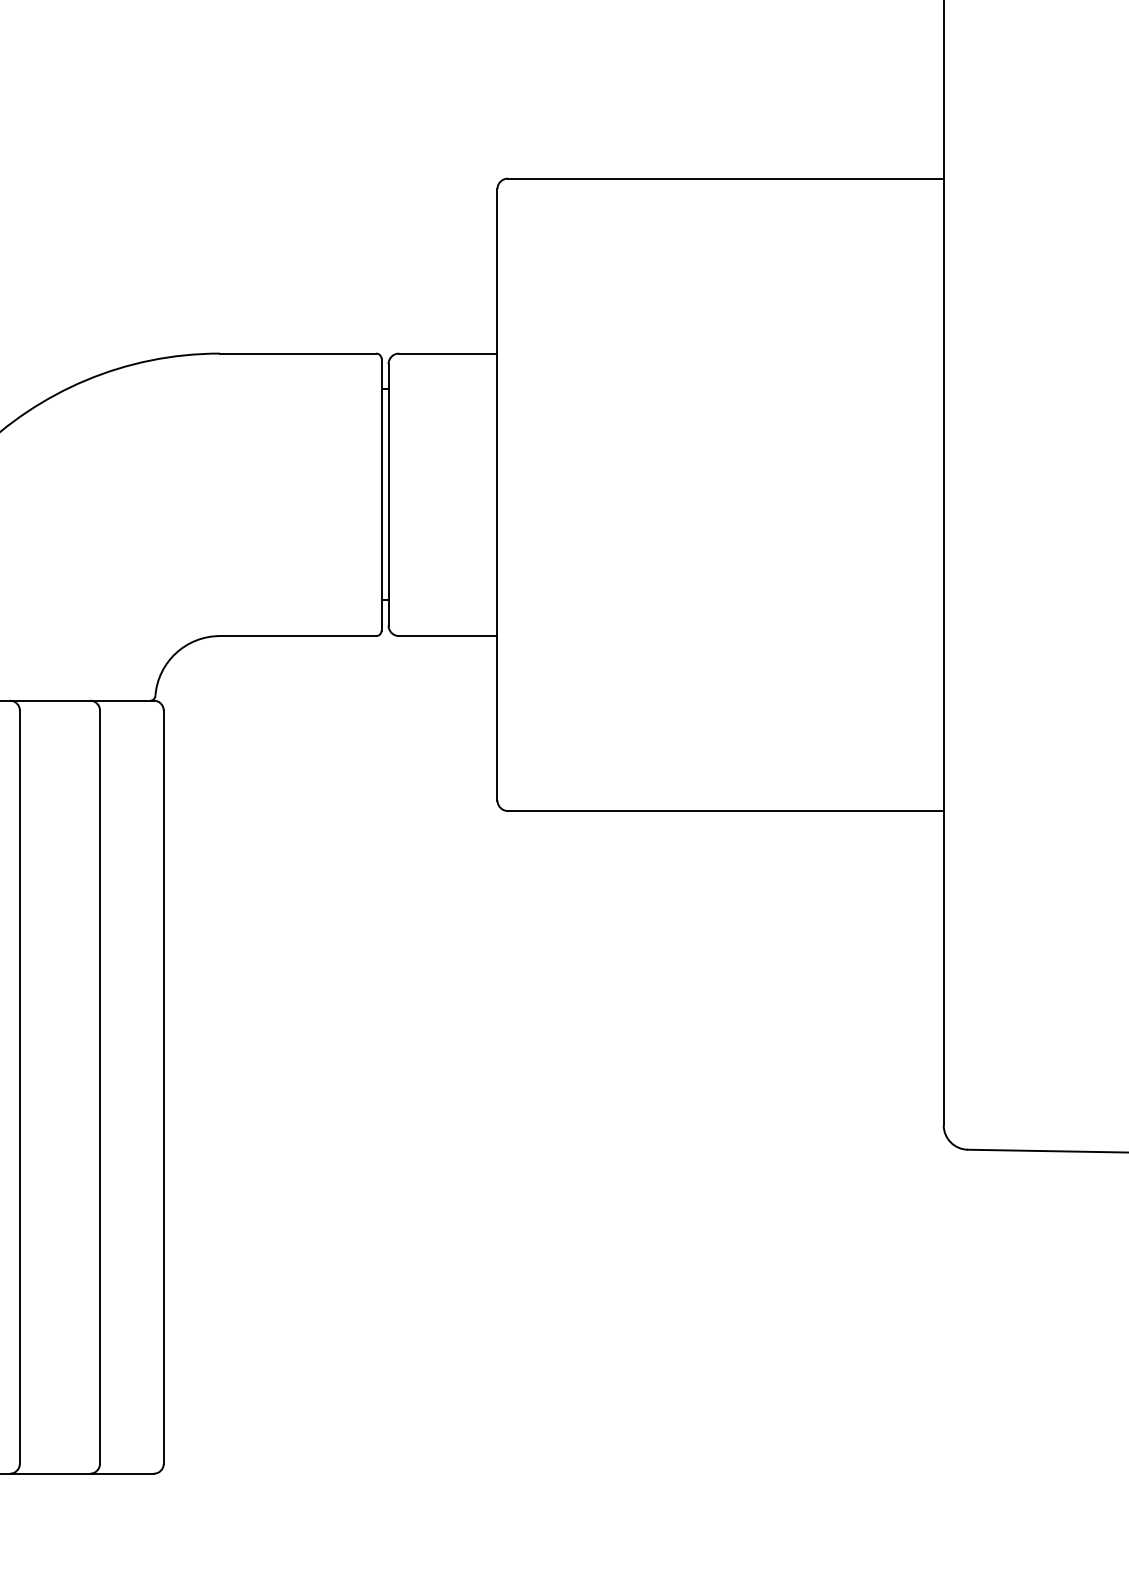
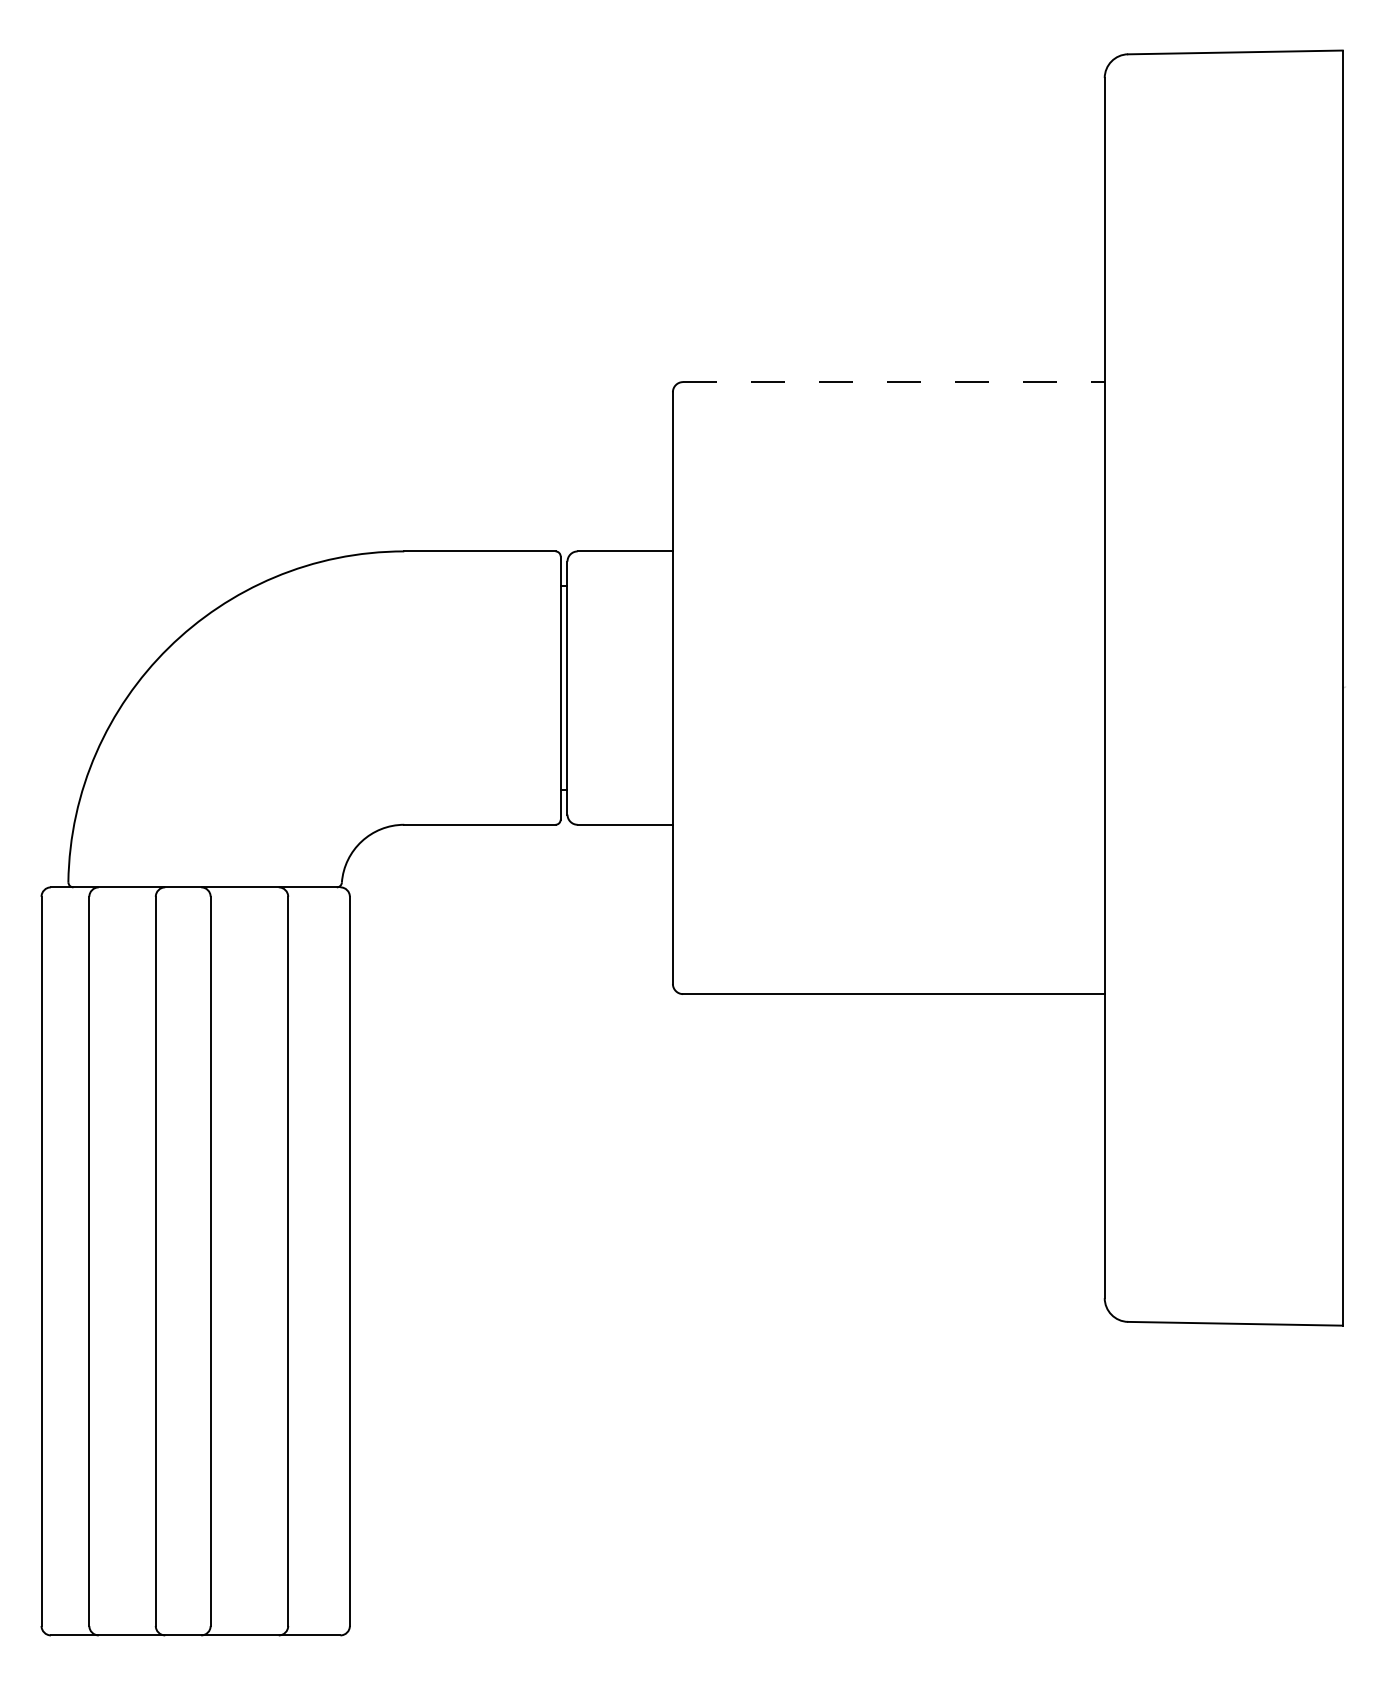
line: (725, 179) -> (893, 382), solid -> dashed

